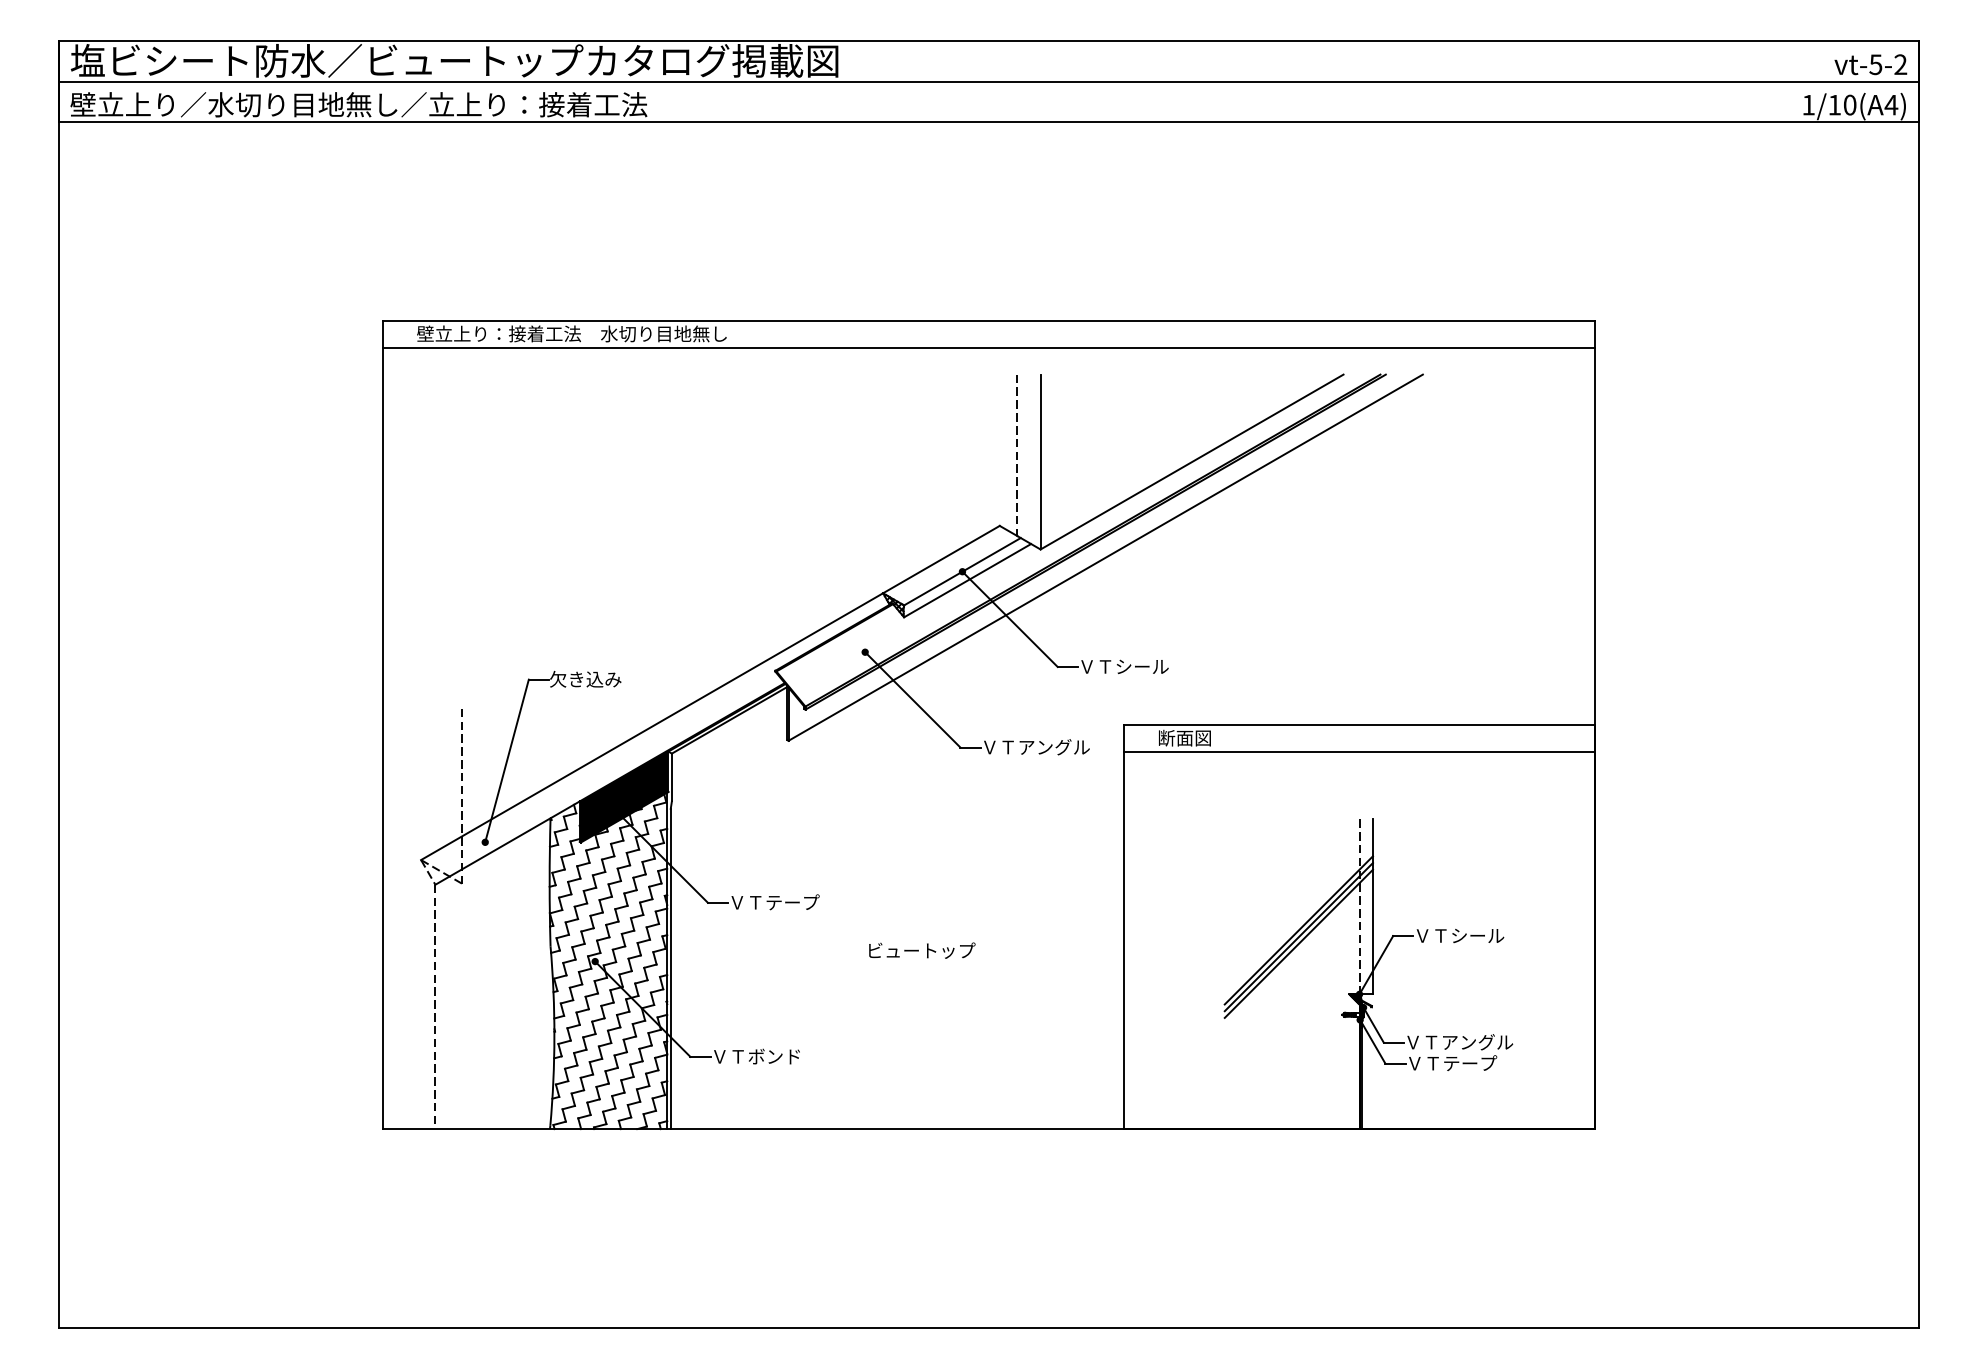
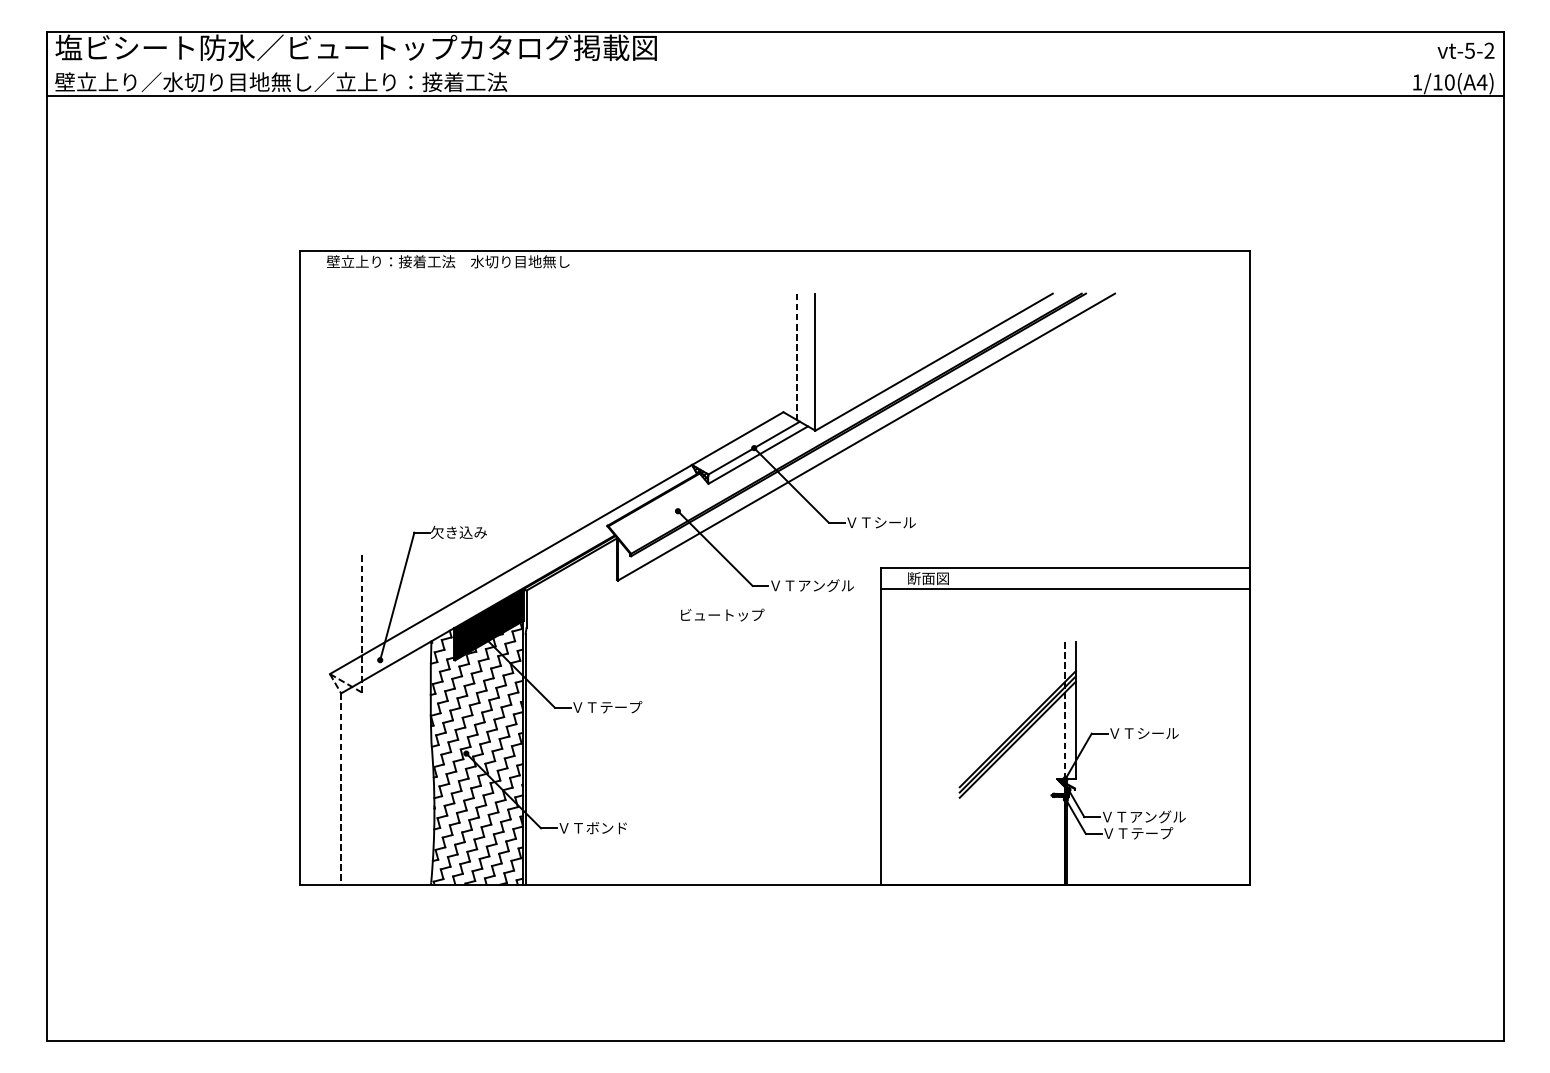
line: (988, 82) -> (774, 64), removed
line: (988, 347) -> (774, 272), removed
text: (922, 949) -> (722, 614), moved

